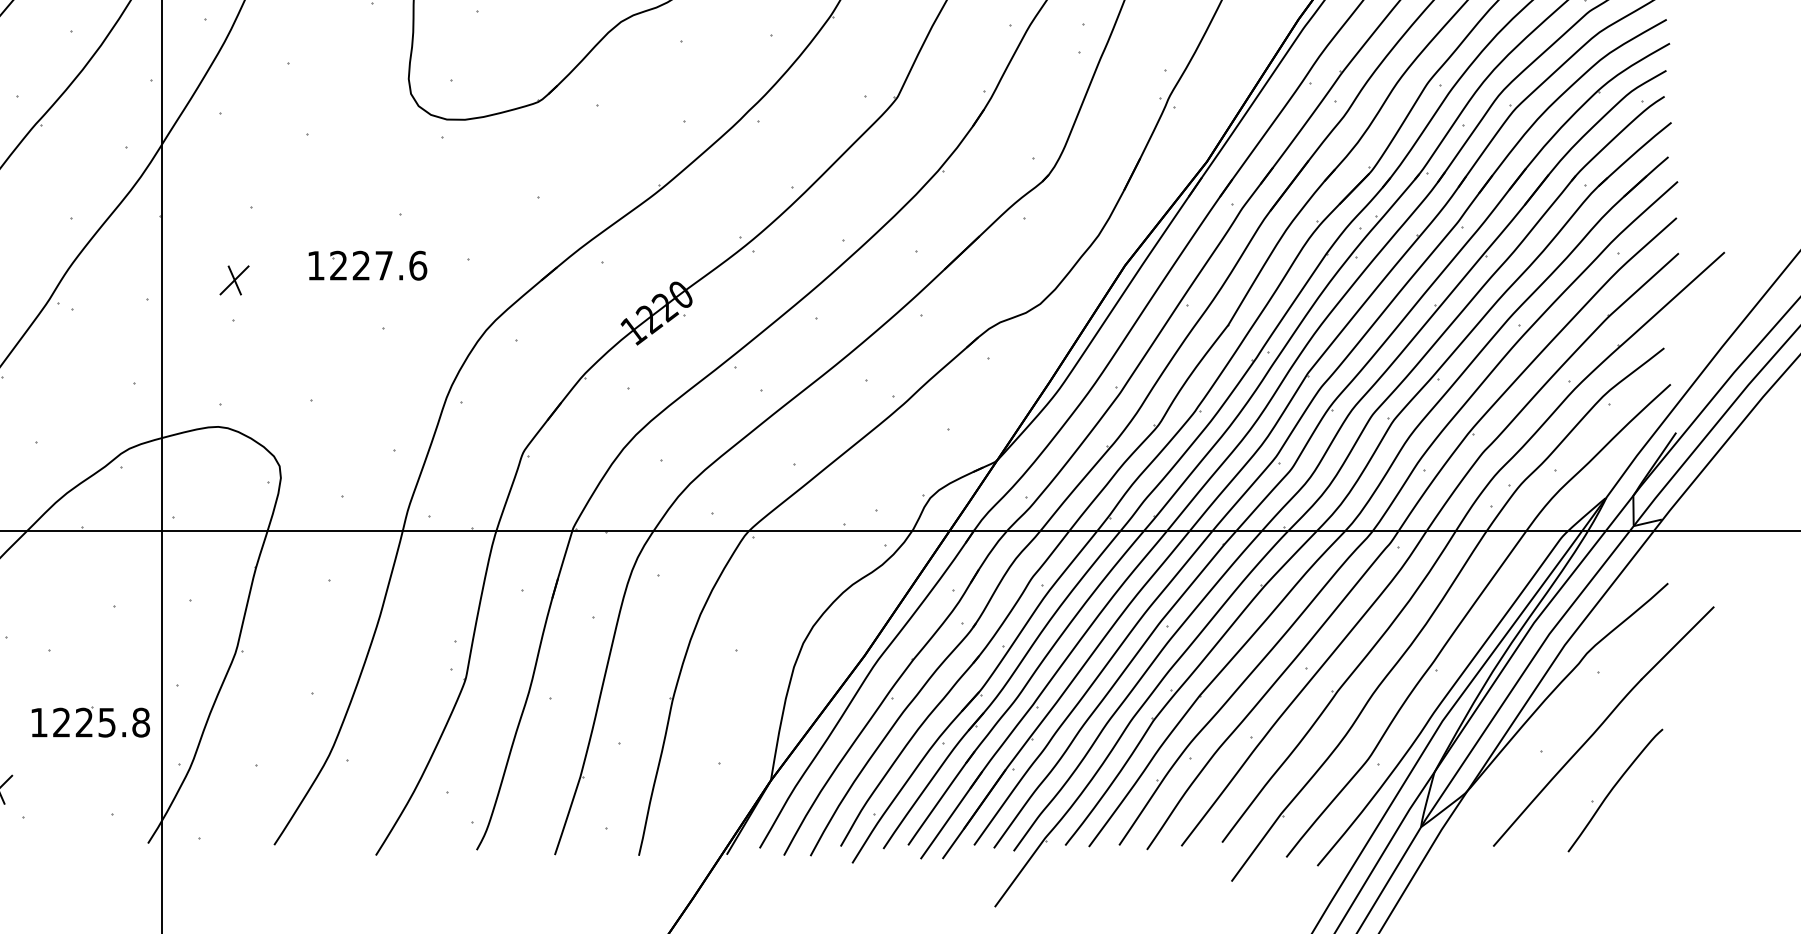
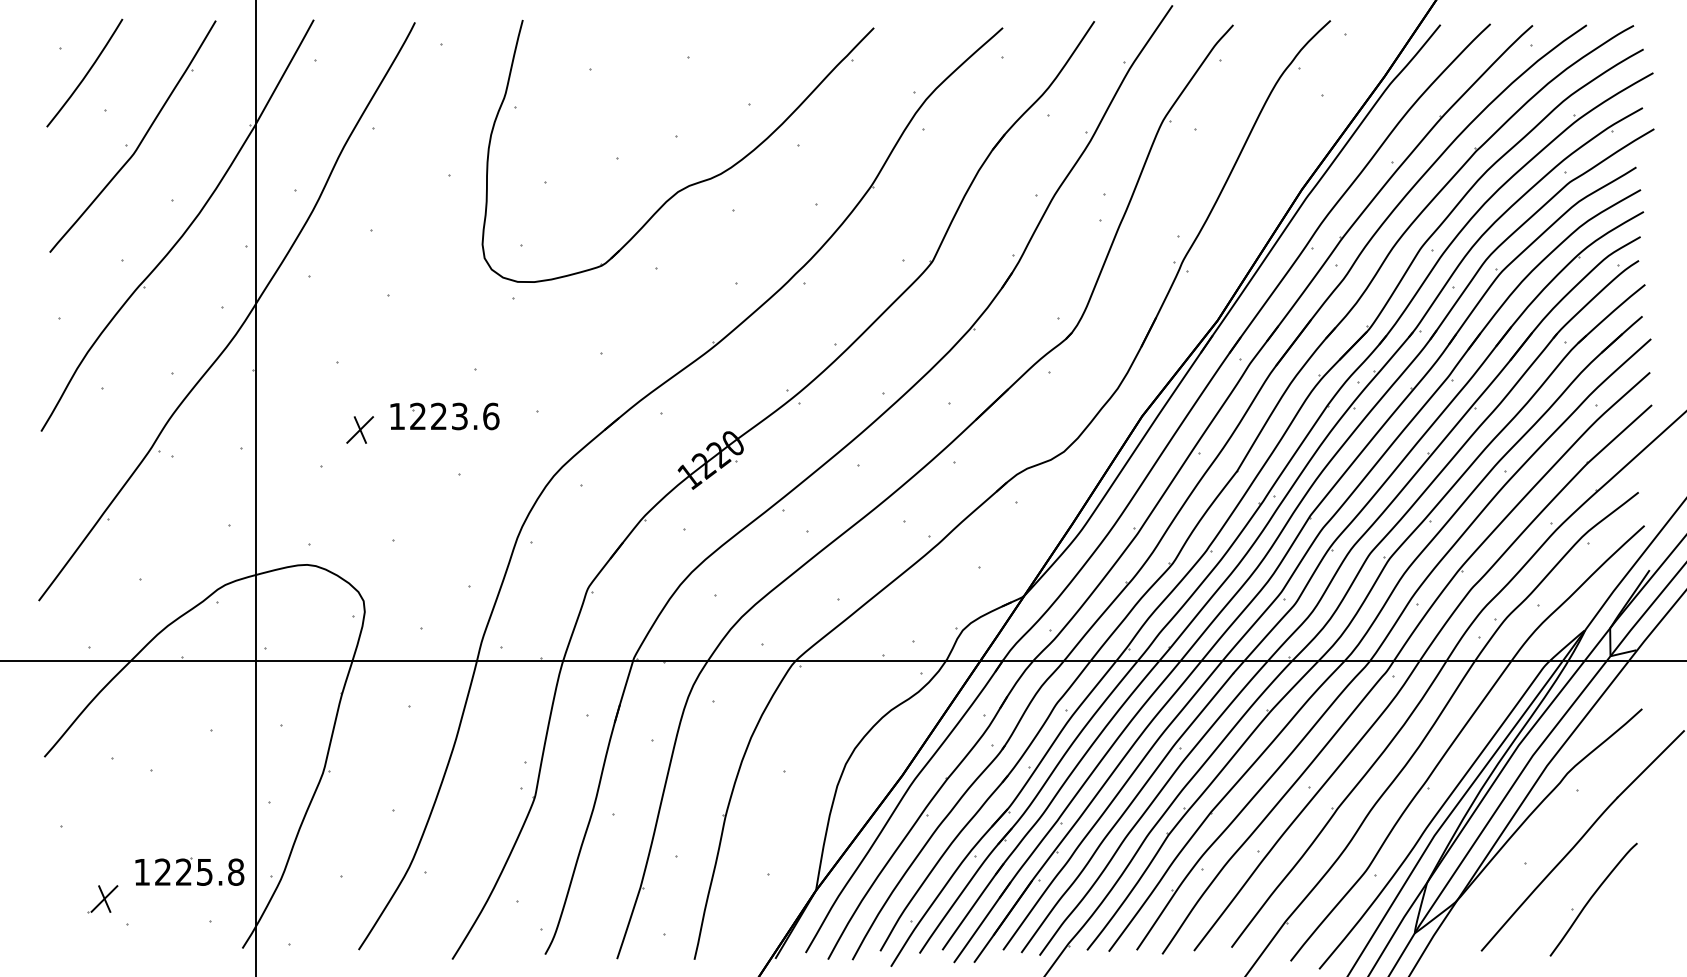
text: (383, 265) -> (459, 416), 1227.6 -> 1223.6
part: (233, 279) -> (359, 429), moved
part: (90, 721) -> (189, 871), moved

